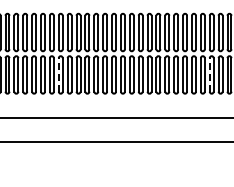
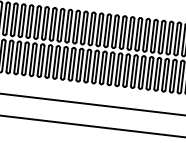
line: (58, 74) -> (23, 58), dashed -> solid
line: (209, 74) -> (155, 73), dashed -> solid

